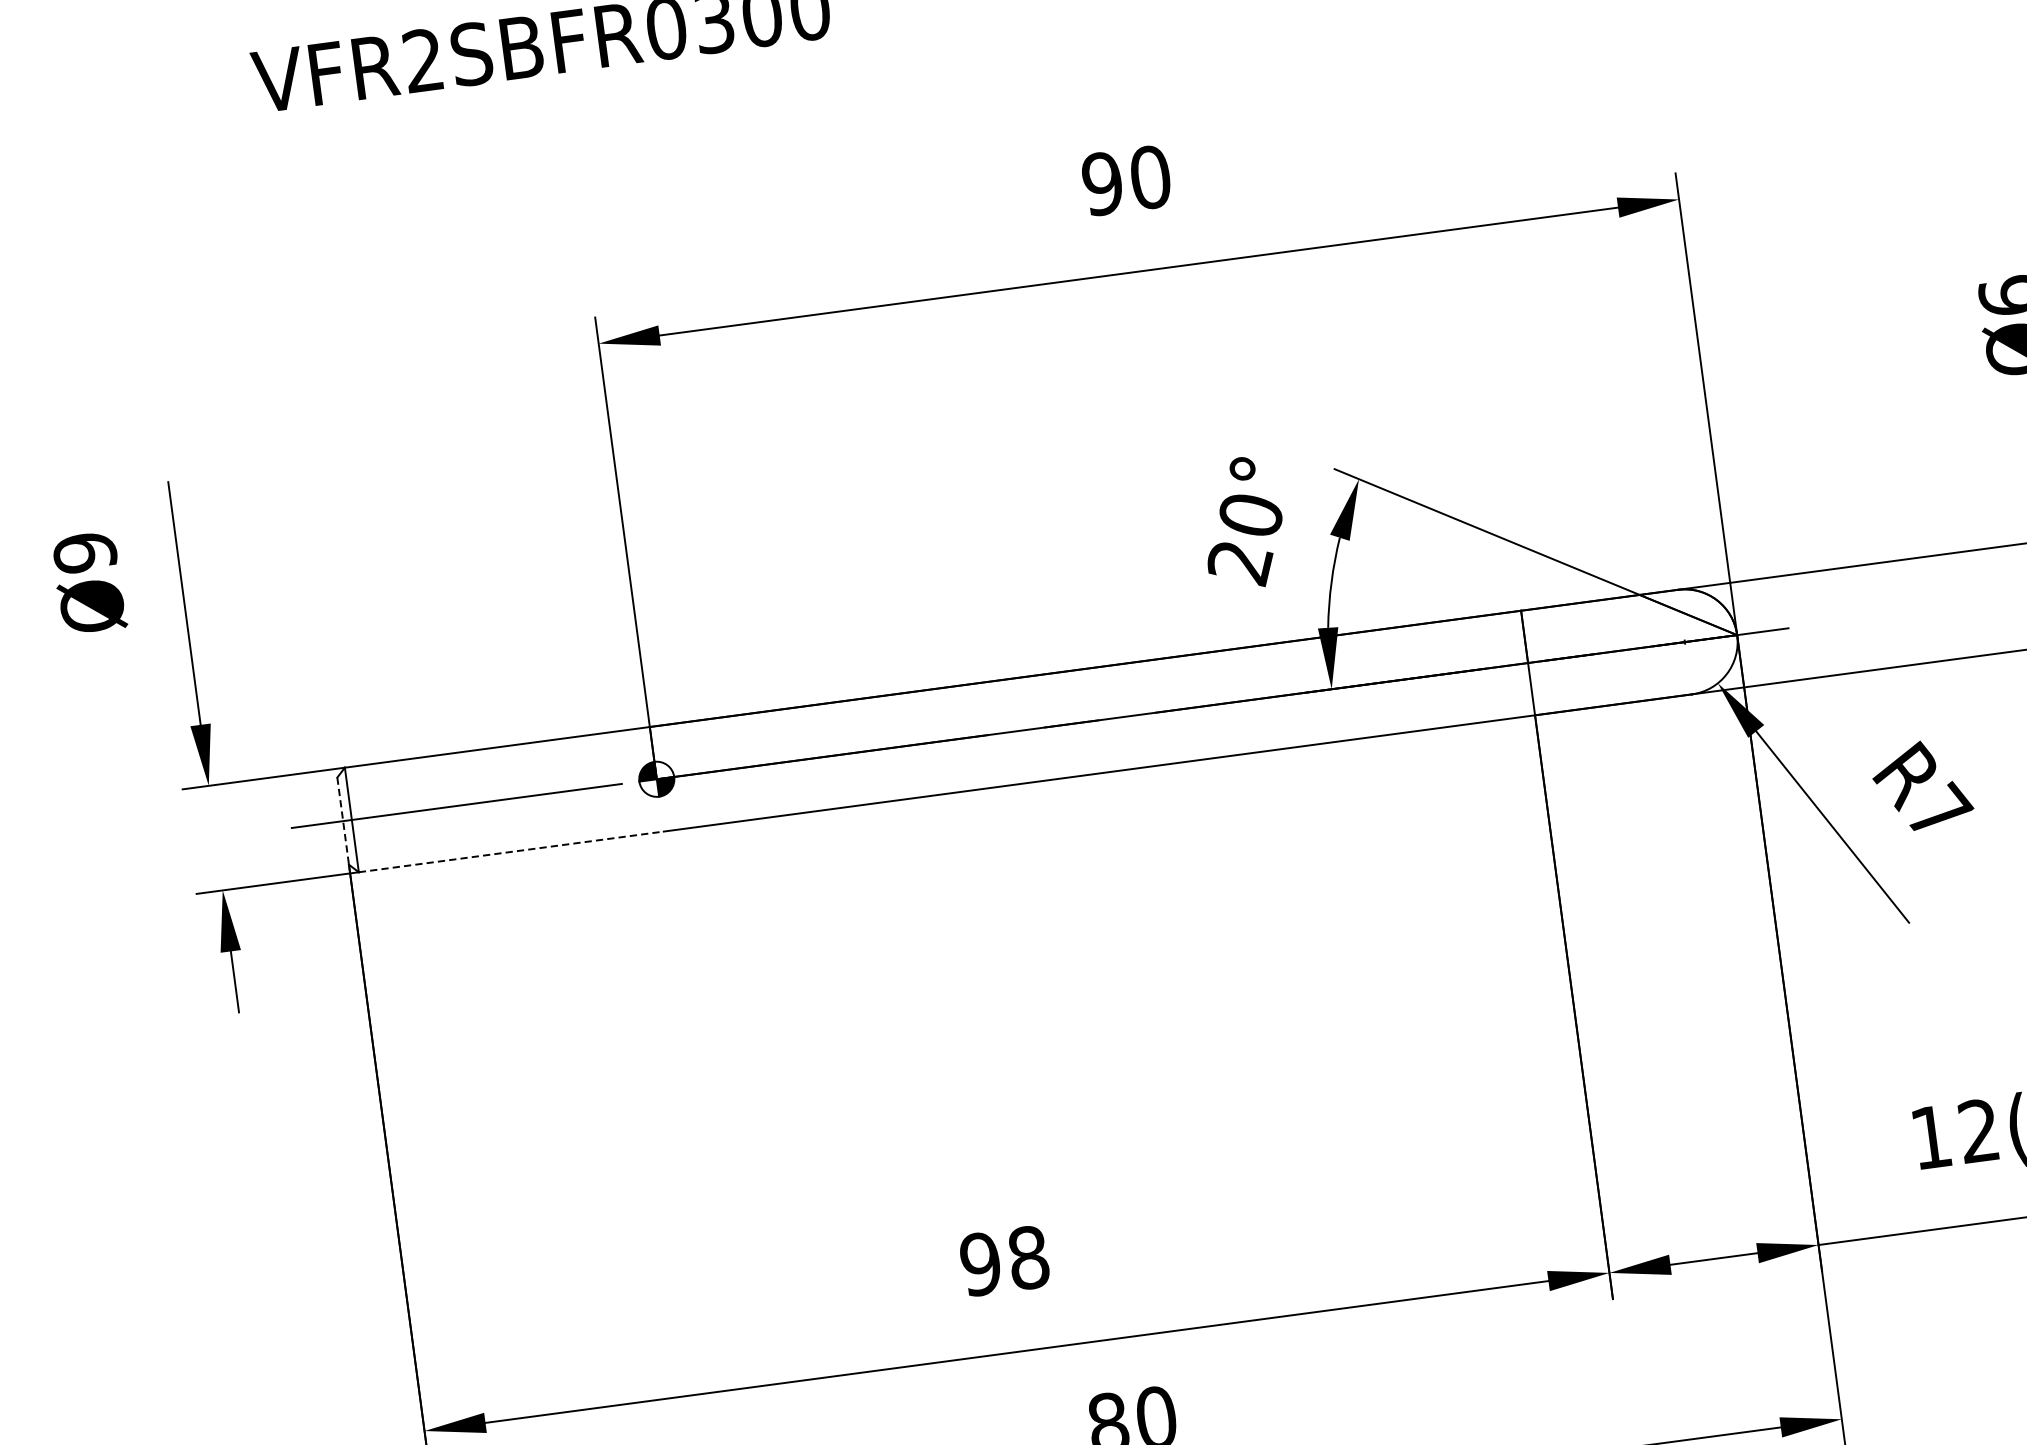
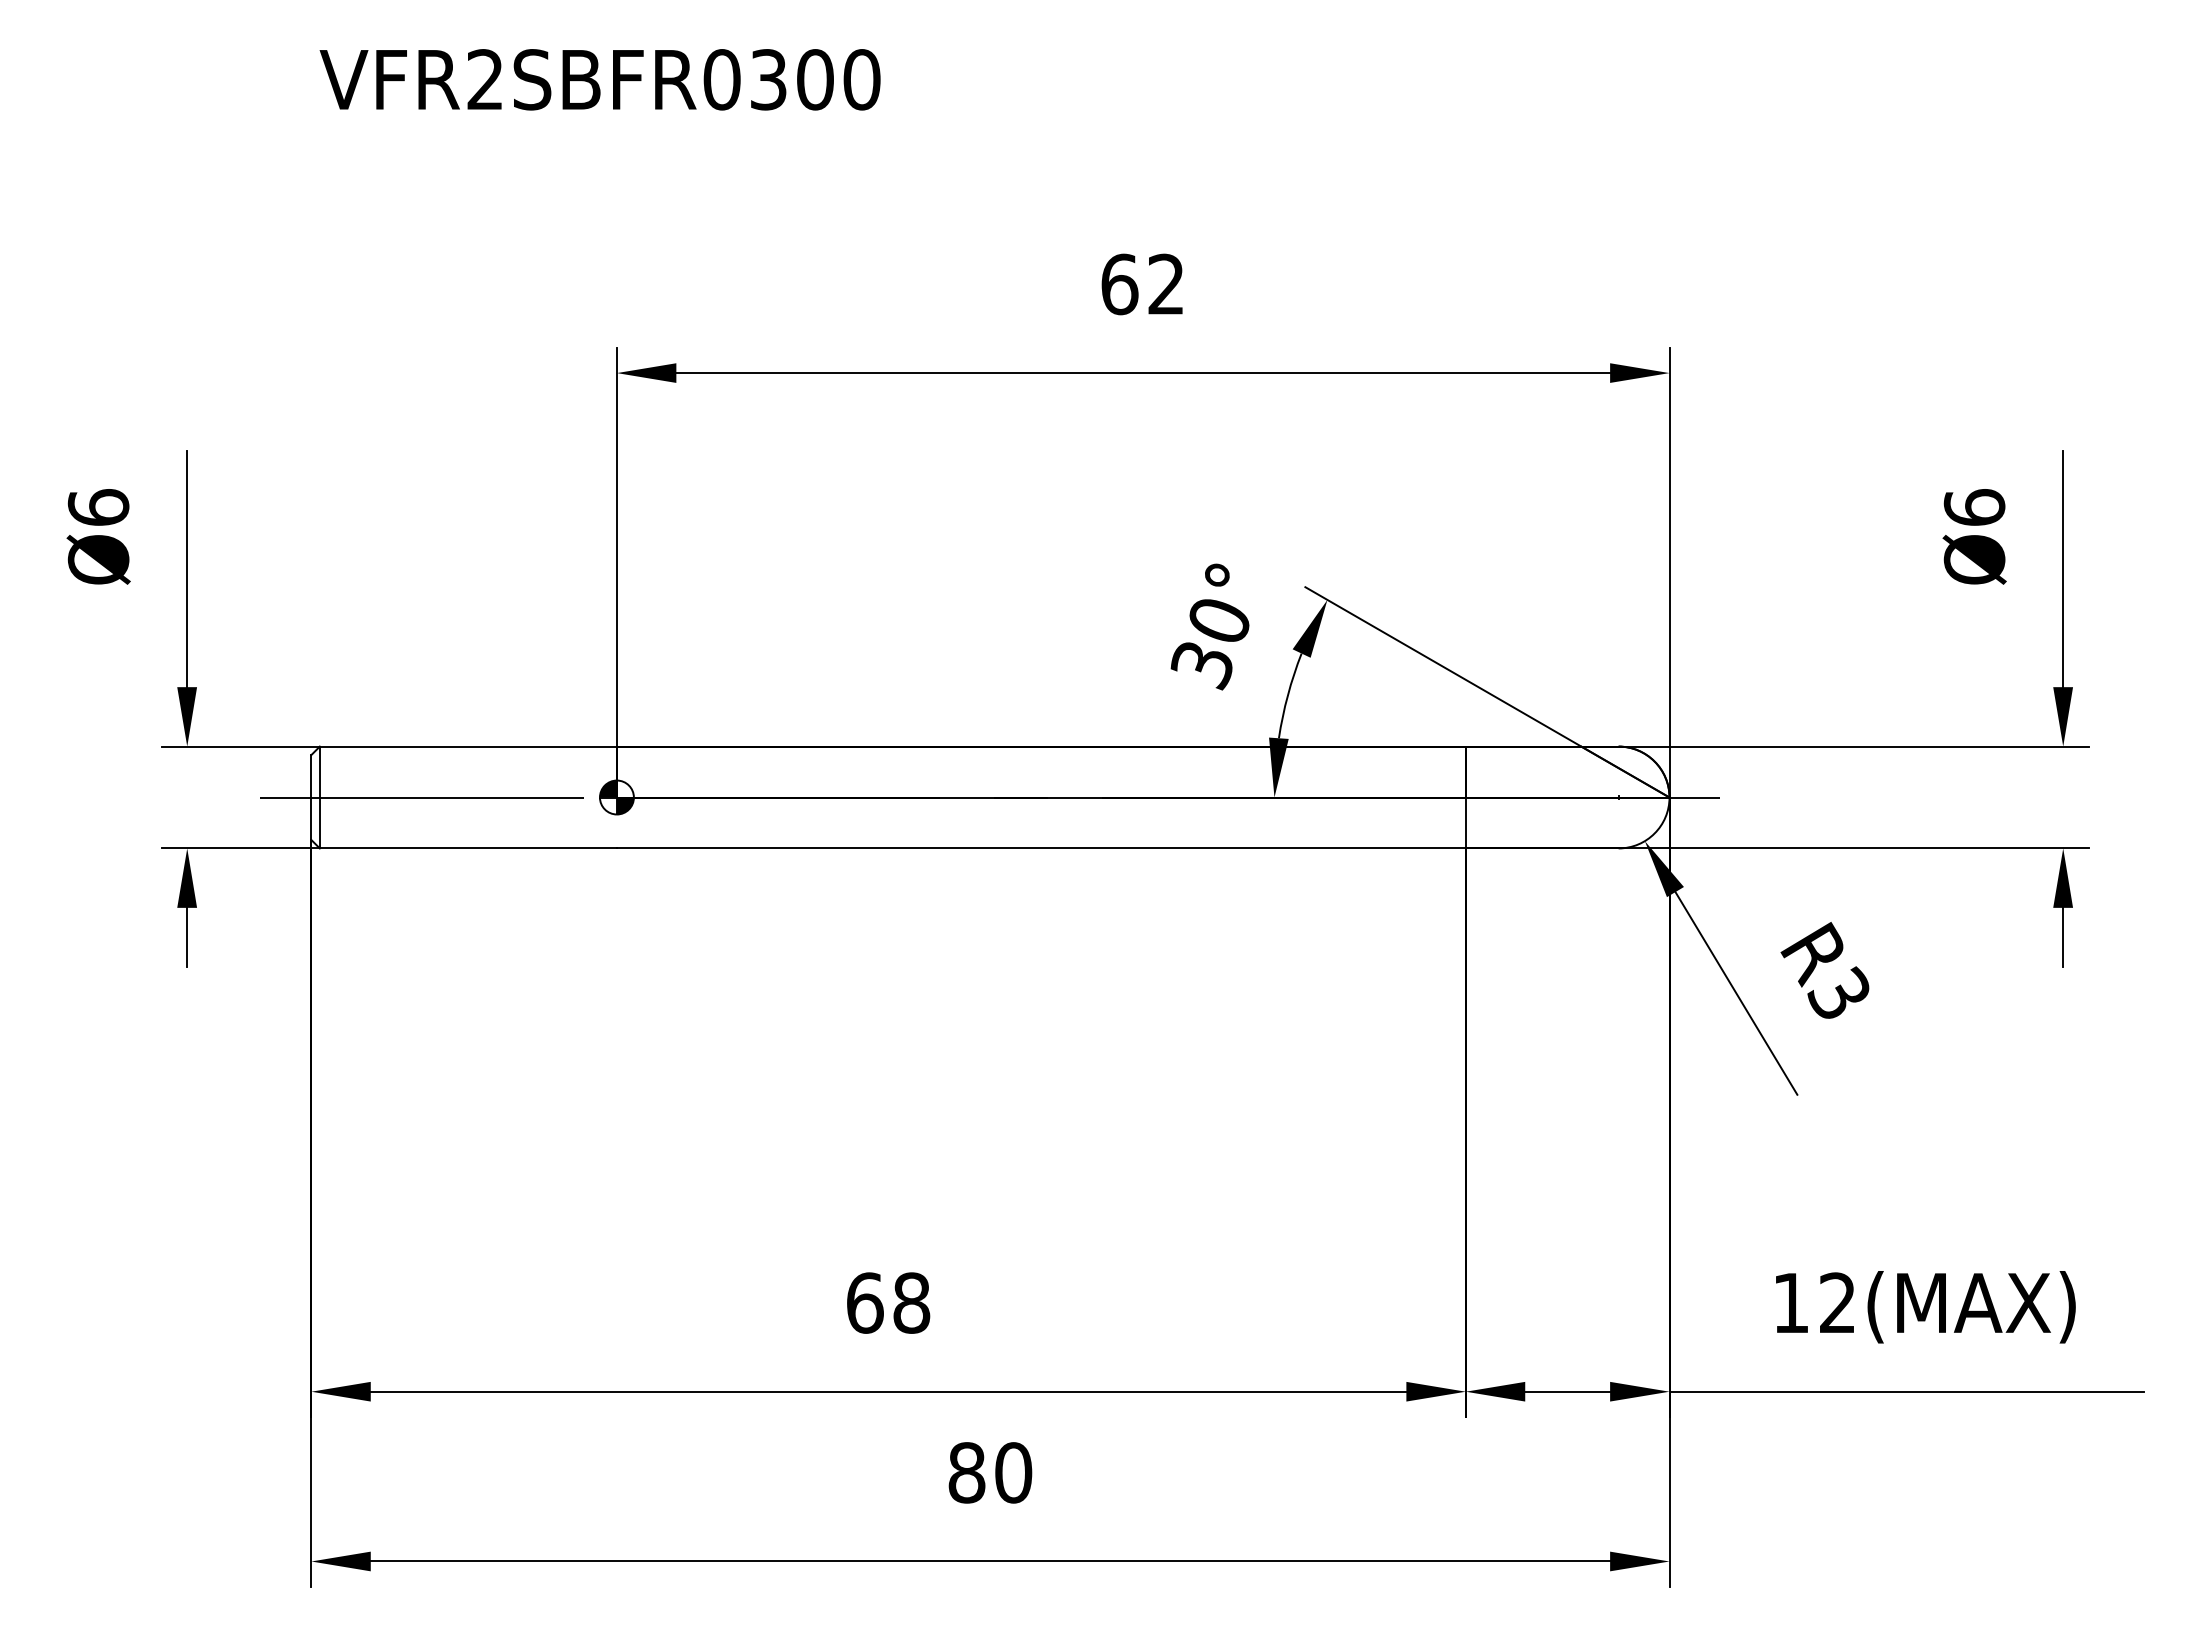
text: (1125, 180) -> (1142, 284), 90 -> 62
text: (84, 552) -> (98, 507), Ø9 -> Ø6
text: (1239, 564) -> (1202, 666), 20° -> 30°
text: (1939, 810) -> (1840, 991), R7 -> R3
line: (343, 822) -> (311, 798), dashed -> solid
line: (511, 851) -> (468, 848), dashed -> solid
text: (980, 1263) -> (864, 1302), 98 -> 68

